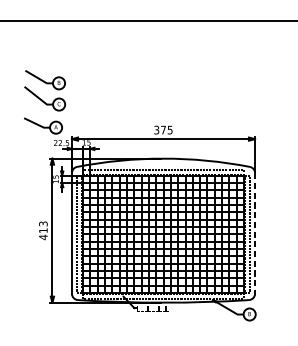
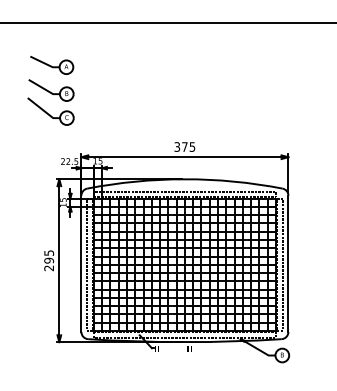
part: (43, 126) -> (52, 65), moved
text: (43, 230) -> (49, 260), 413 -> 295
line: (255, 234) -> (288, 264), dashed -> solid

